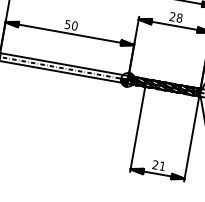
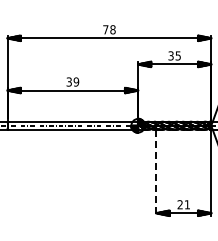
text: (176, 17) -> (174, 55), 28 -> 35
text: (71, 24) -> (72, 81), 50 -> 39
line: (137, 130) -> (156, 173), solid -> dashed

